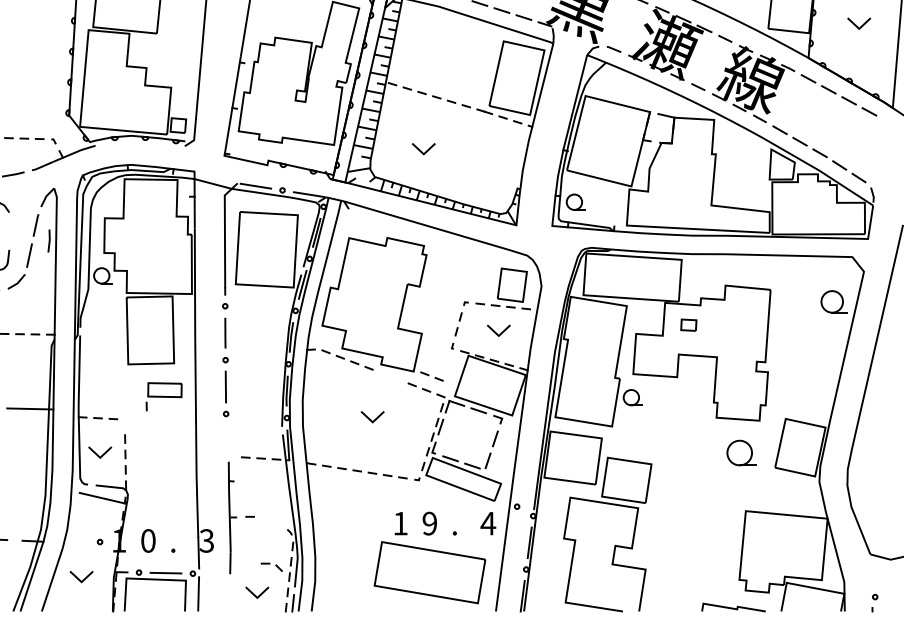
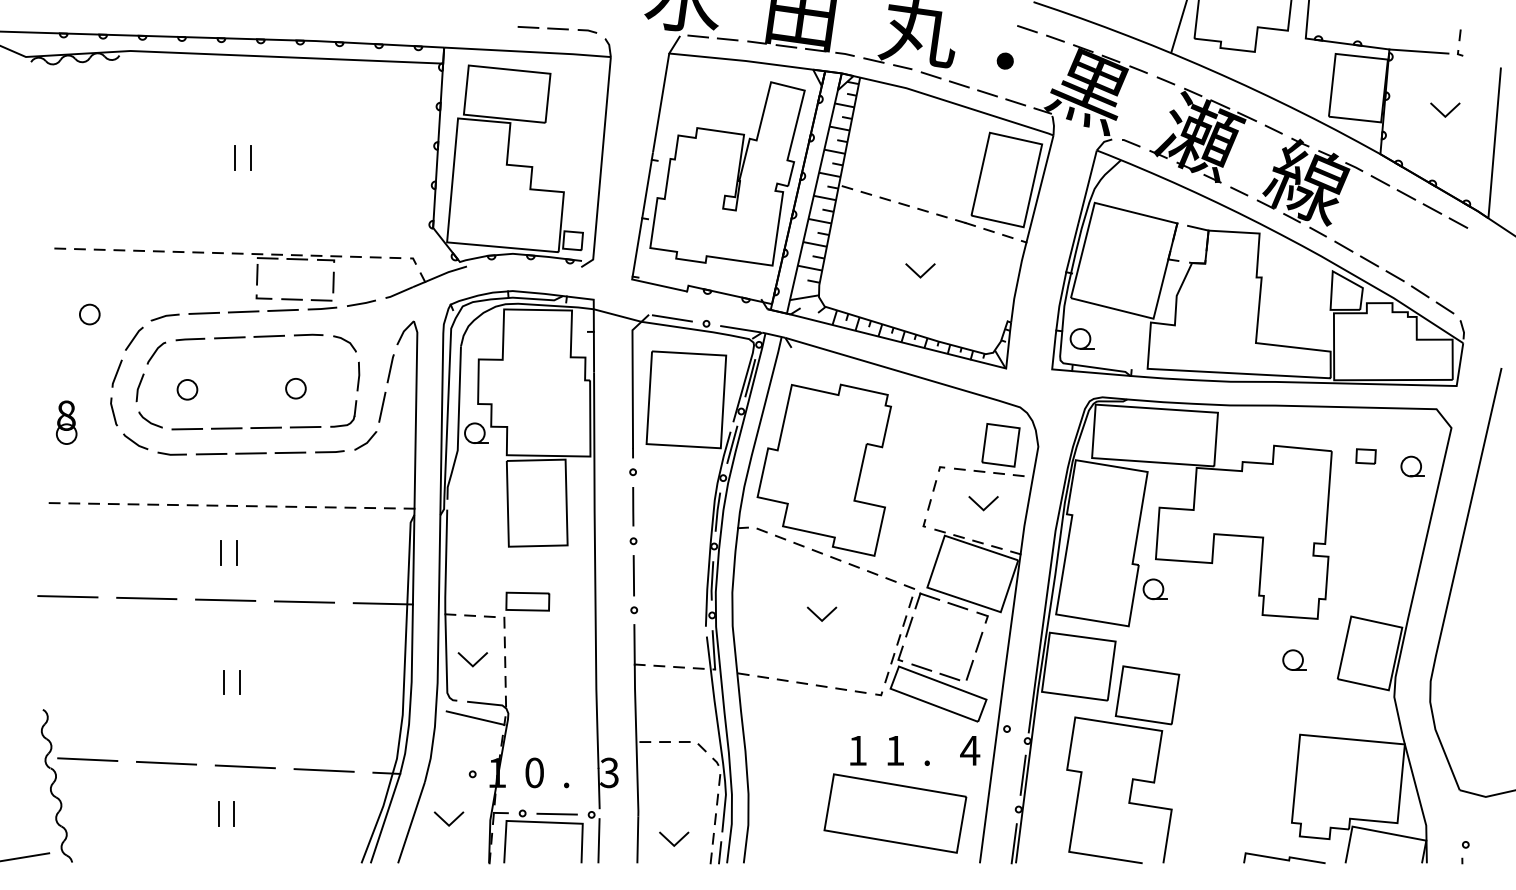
line: (421, 151) -> (917, 273), moved
line: (49, 240) -> (358, 376), moved
part: (833, 301) -> (1412, 466), size x0.71
part: (688, 325) -> (1365, 456), moved
part: (431, 376) -> (844, 562), moved
part: (163, 396) -> (526, 609), moved
part: (741, 452) -> (1294, 659), size x0.62
part: (232, 517) -> (642, 743), size x1.67
text: (430, 523) -> (895, 750), 9 -> 1
part: (271, 567) -> (692, 746), moved

